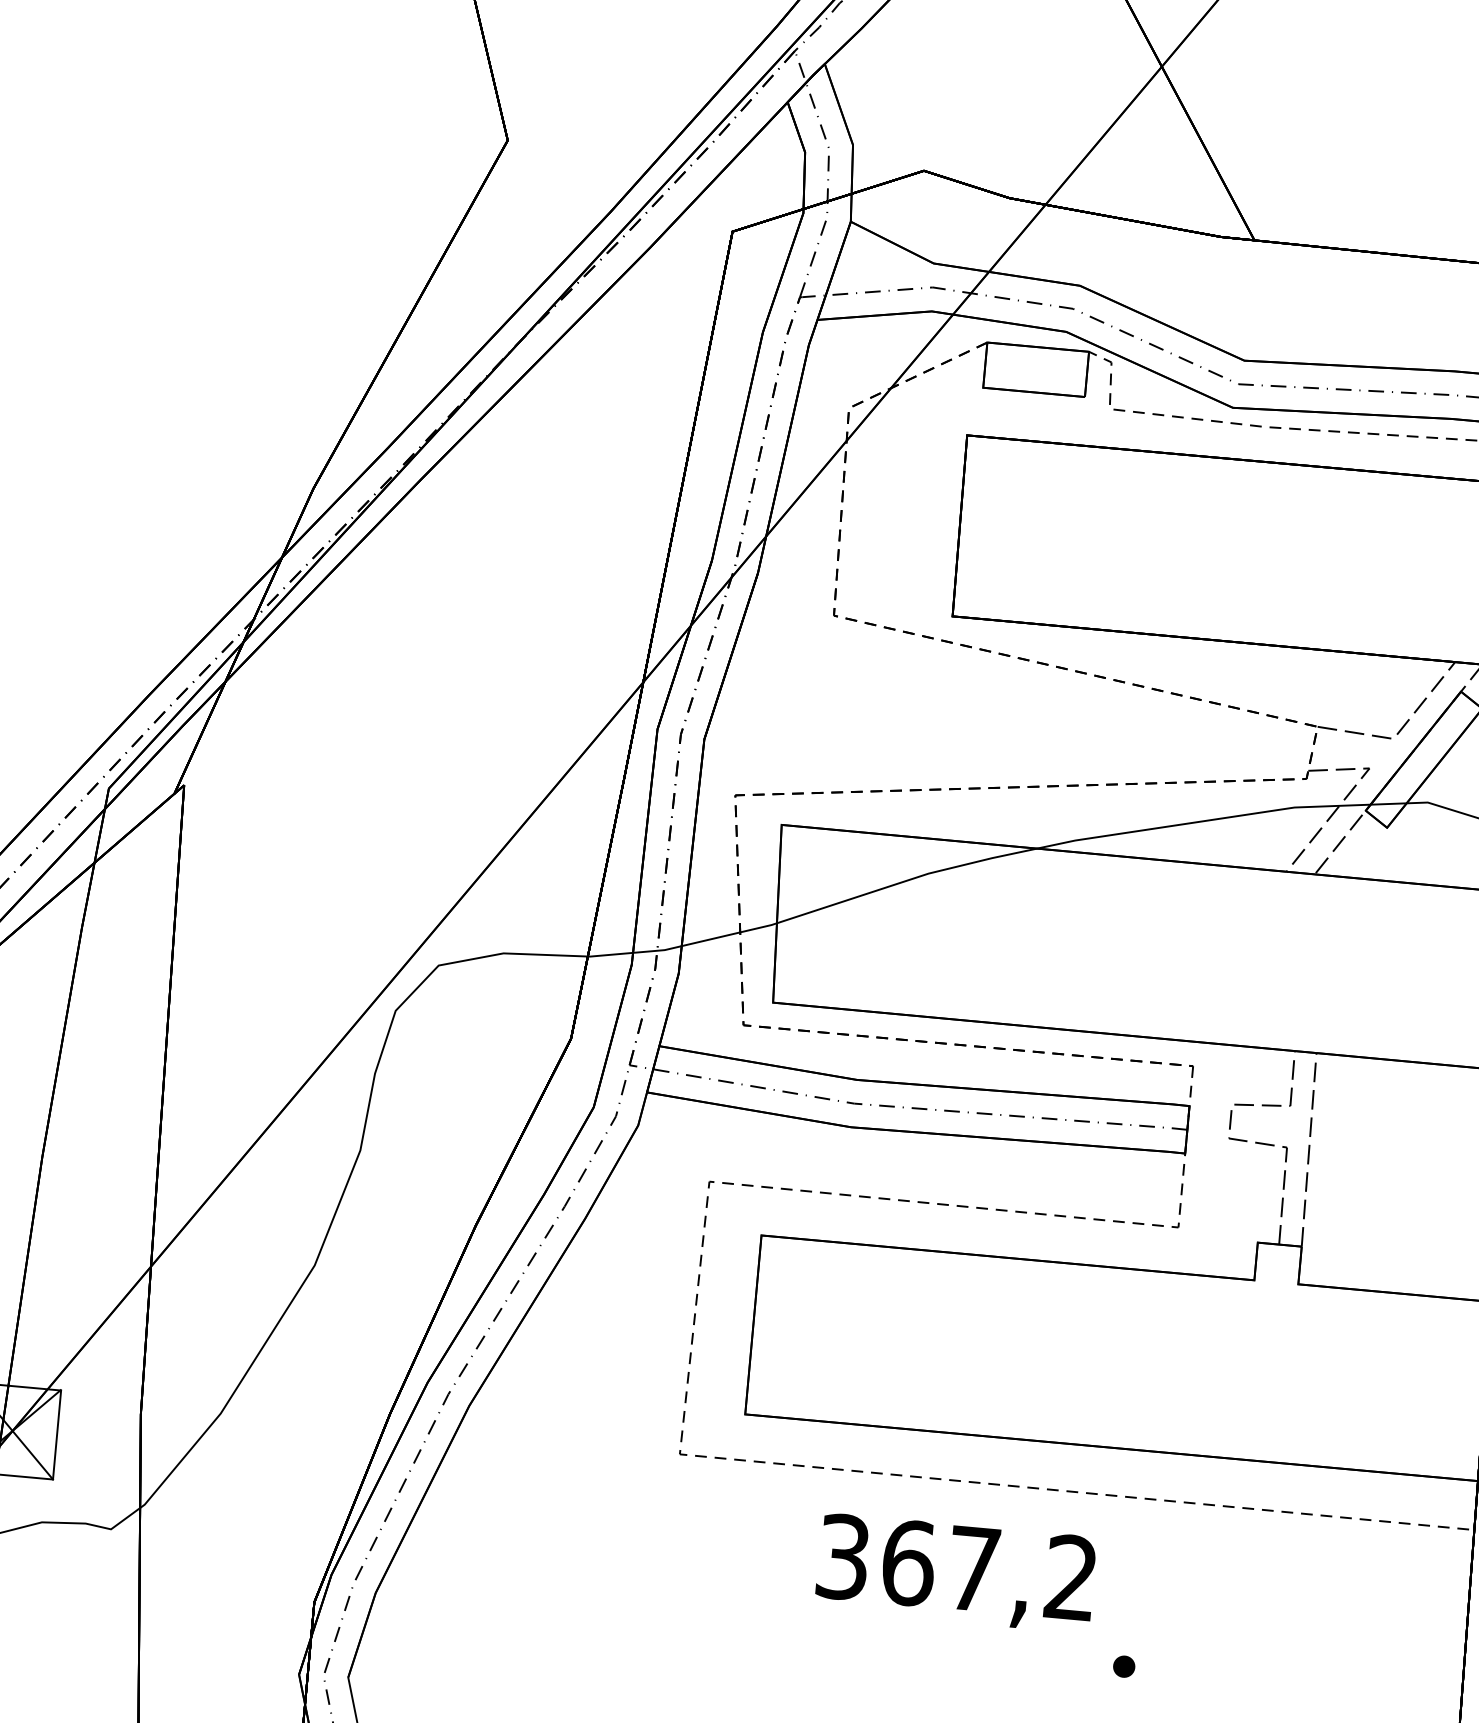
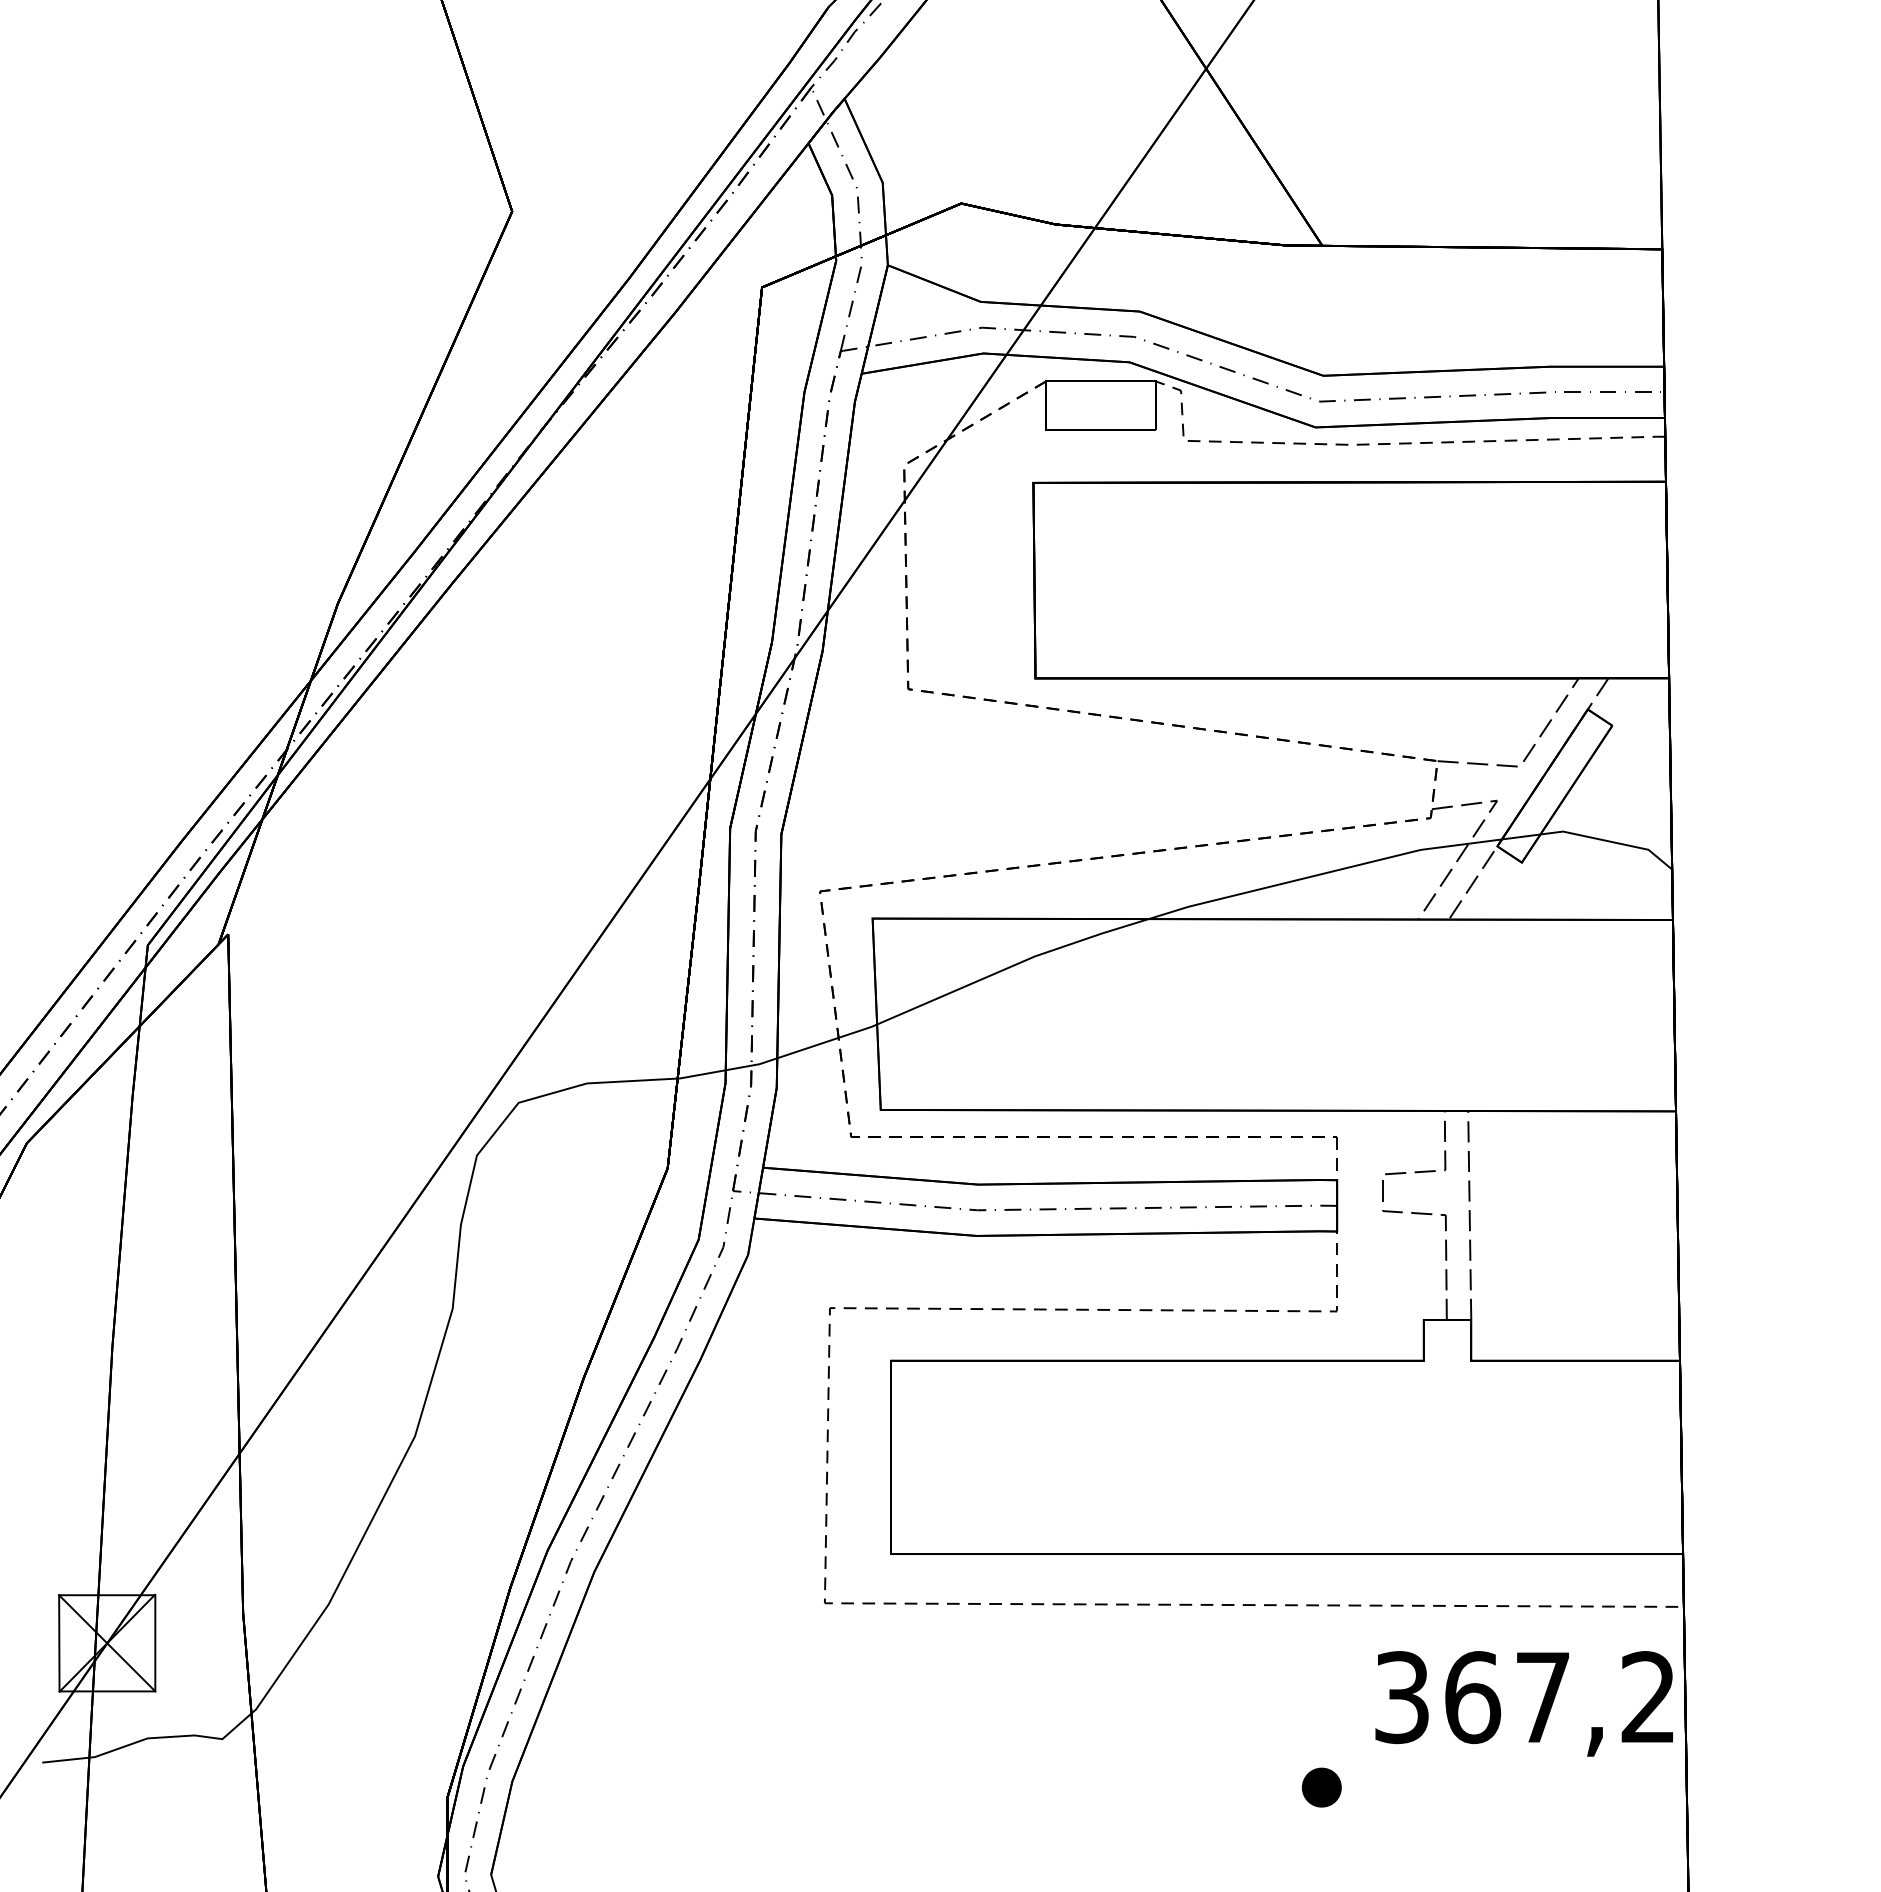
text: (955, 1572) -> (1523, 1703), moved
part: (1123, 1666) -> (1321, 1787), size x1.67

